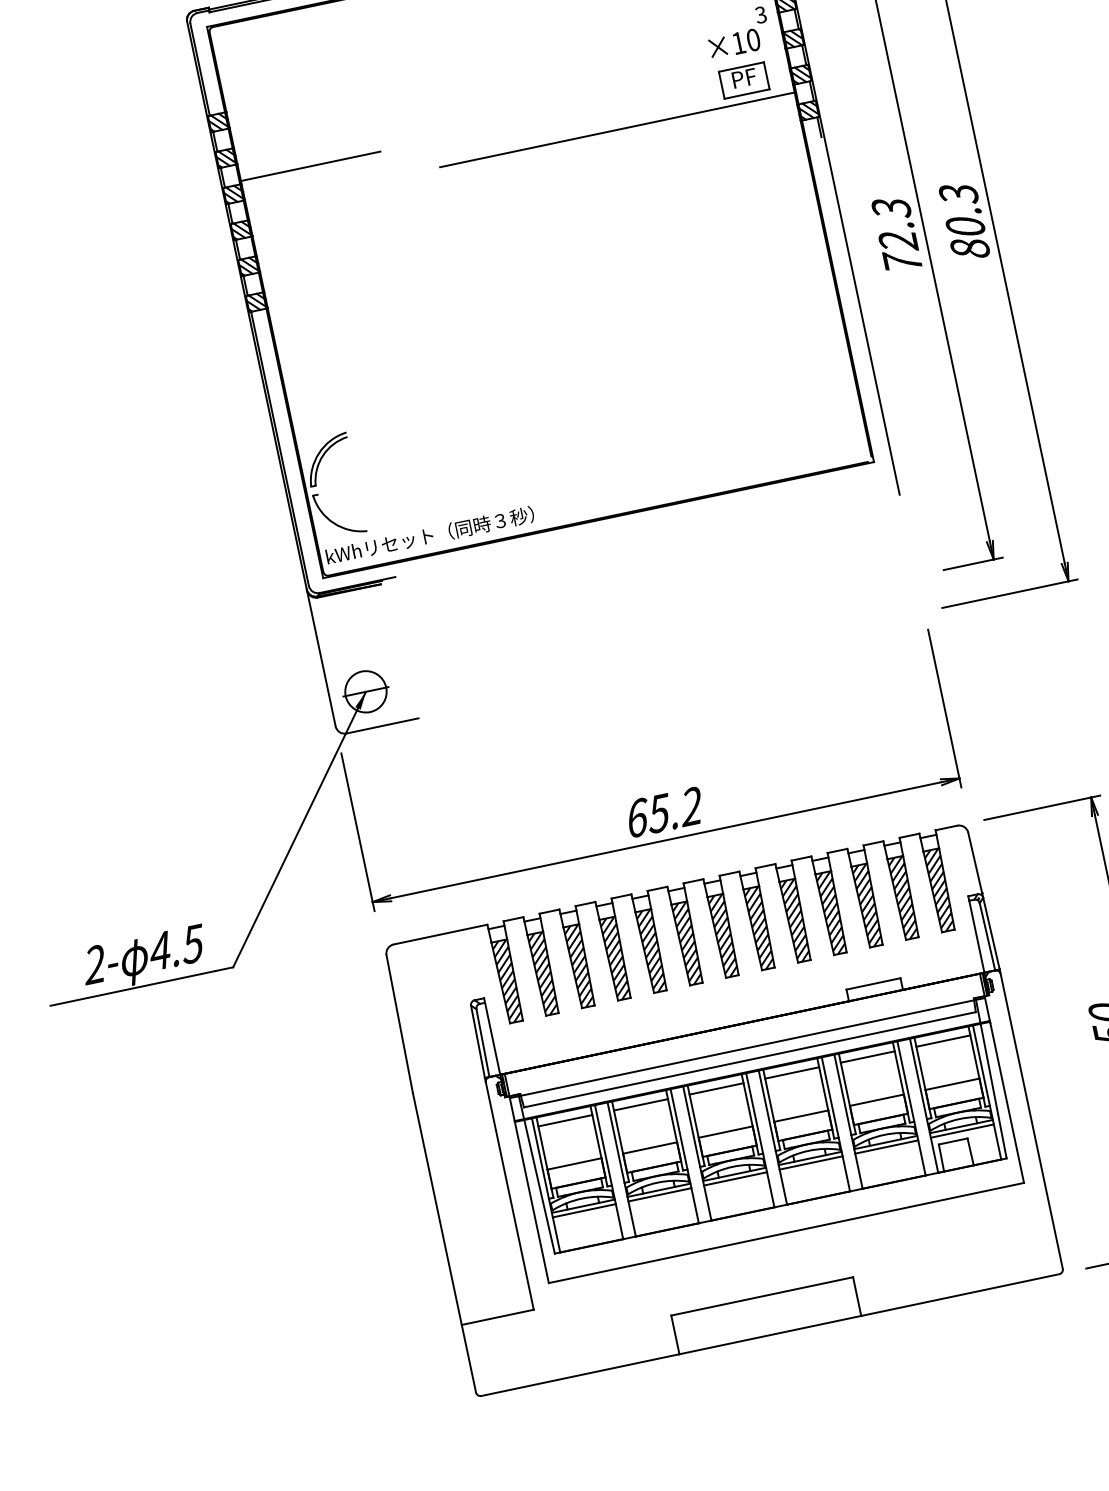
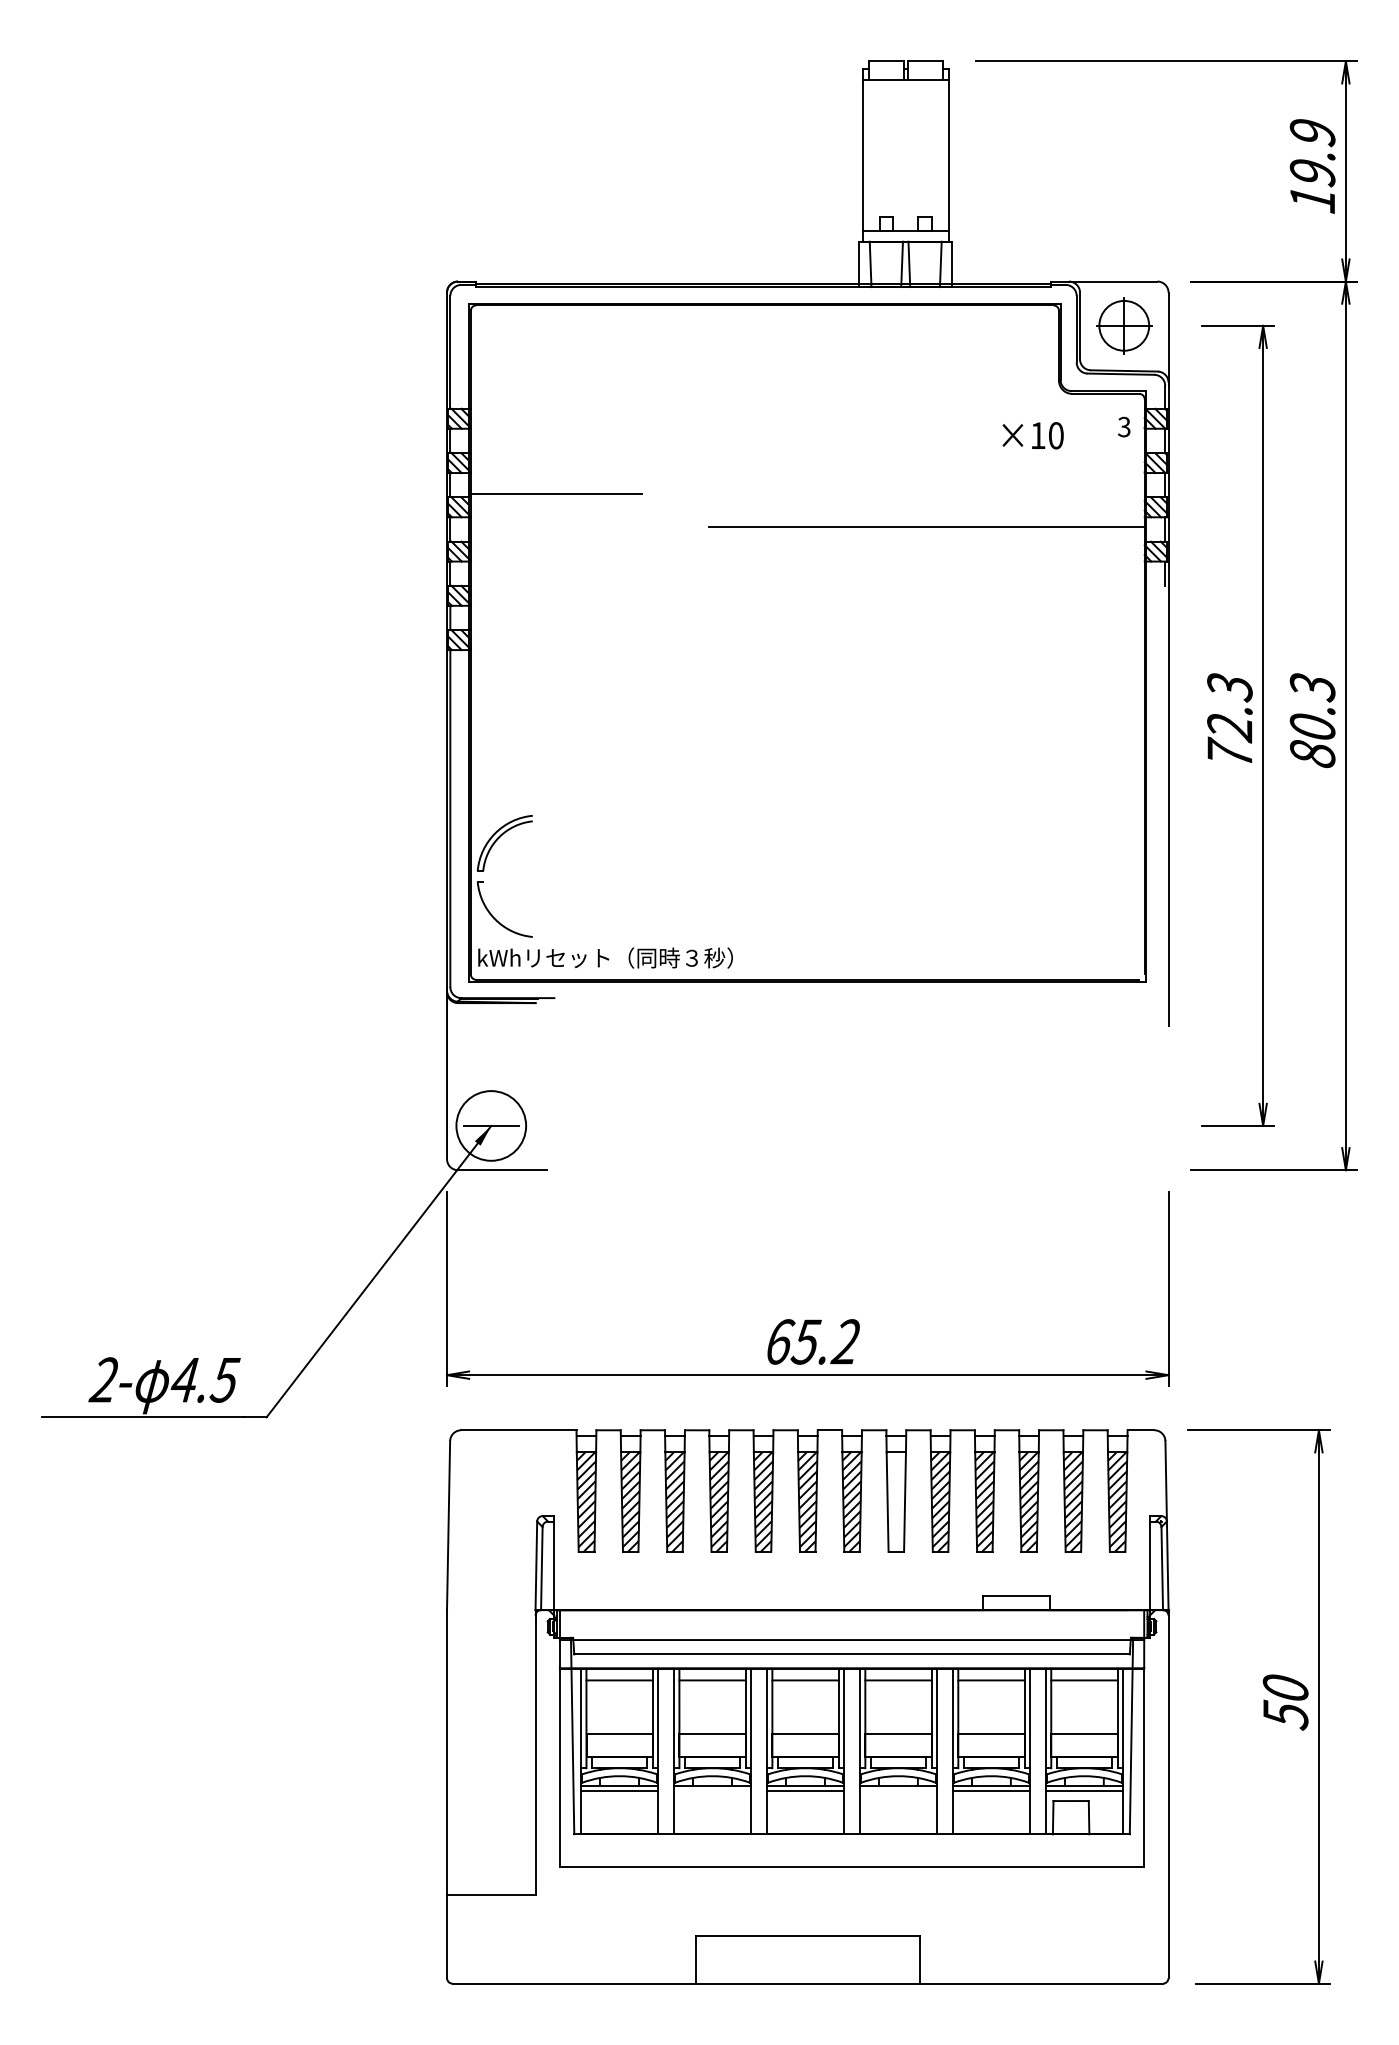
text: (734, 43) -> (1032, 435), moved
part: (744, 80) -> (1088, 500), removed
circle: (366, 691) -> (491, 1125), size x1.4
hatch: (759, 928) -> (895, 1502), removed
line: (811, 1163) -> (898, 1791), removed
line: (659, 1195) -> (712, 1791), removed

